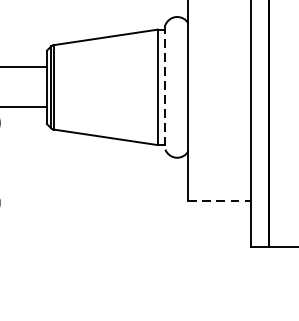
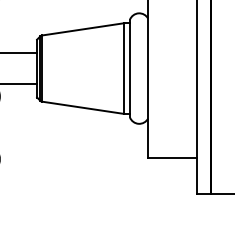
line: (164, 87) -> (129, 68), dashed -> solid
line: (219, 200) -> (172, 157), dashed -> solid

